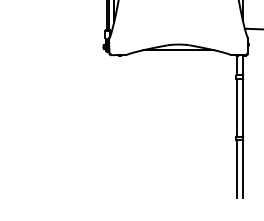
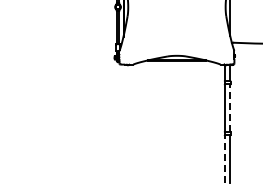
line: (243, 108) -> (230, 108), solid -> dashed
line: (236, 169) -> (224, 159), solid -> dashed

